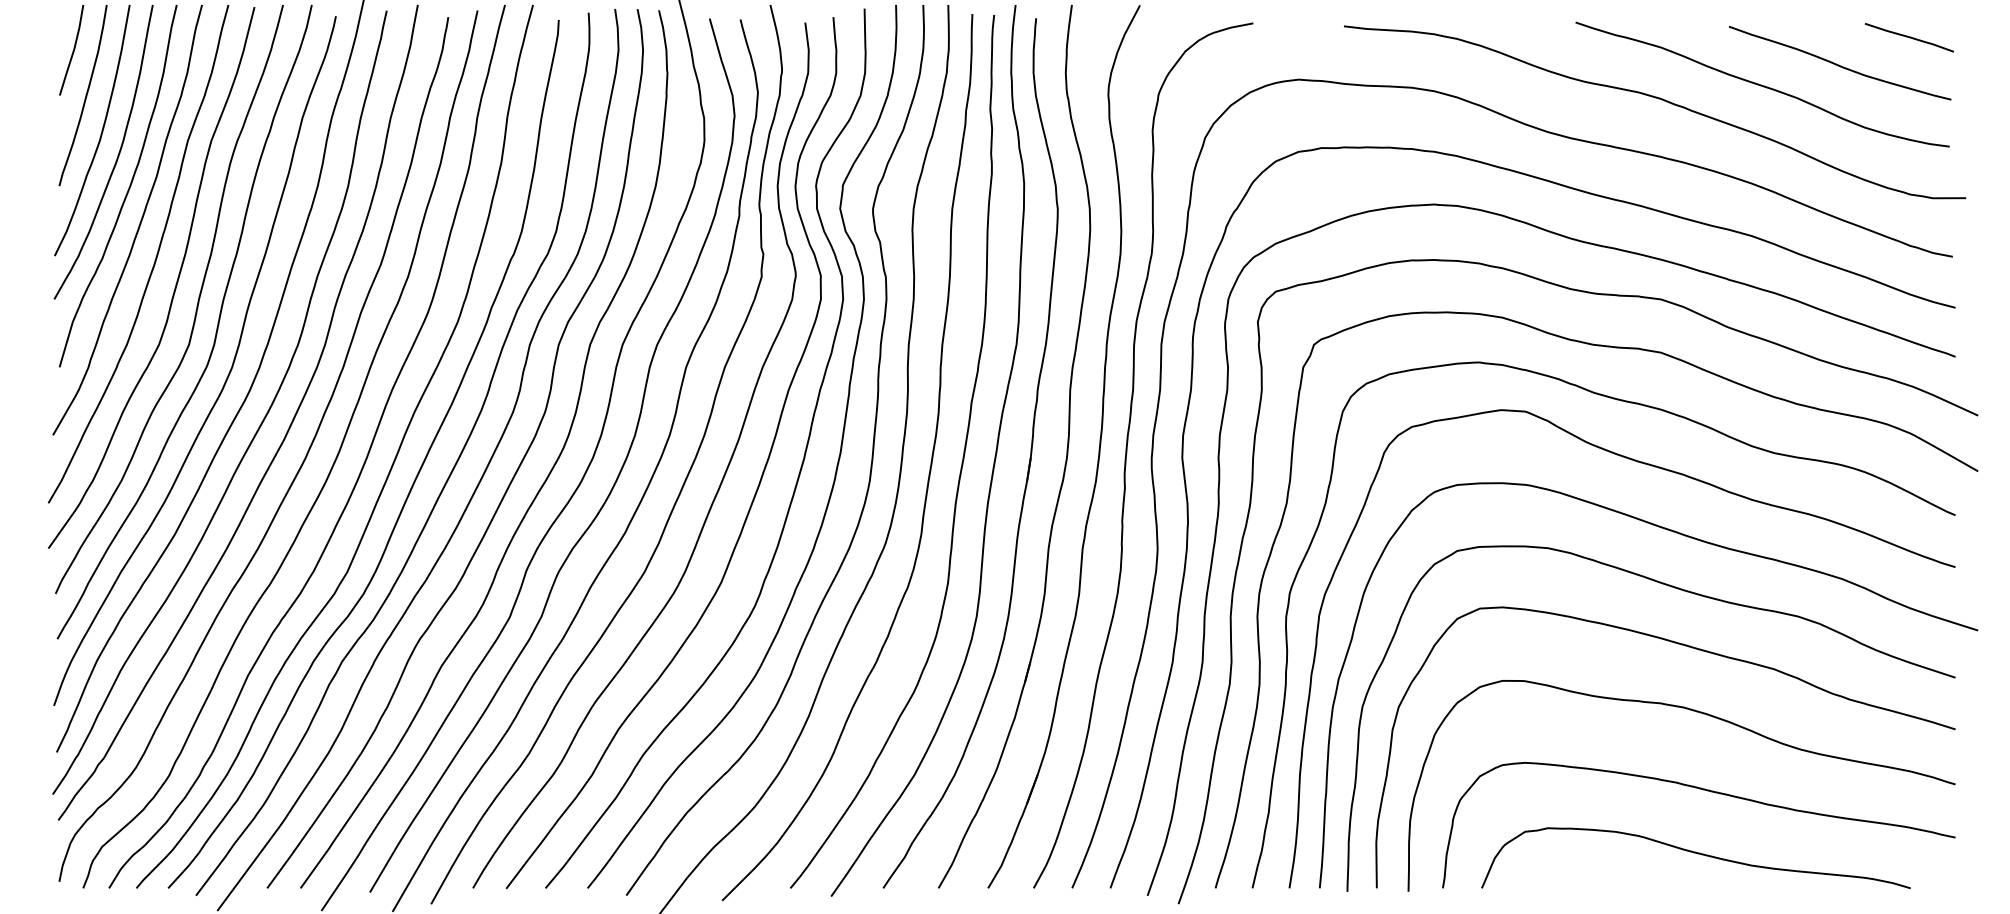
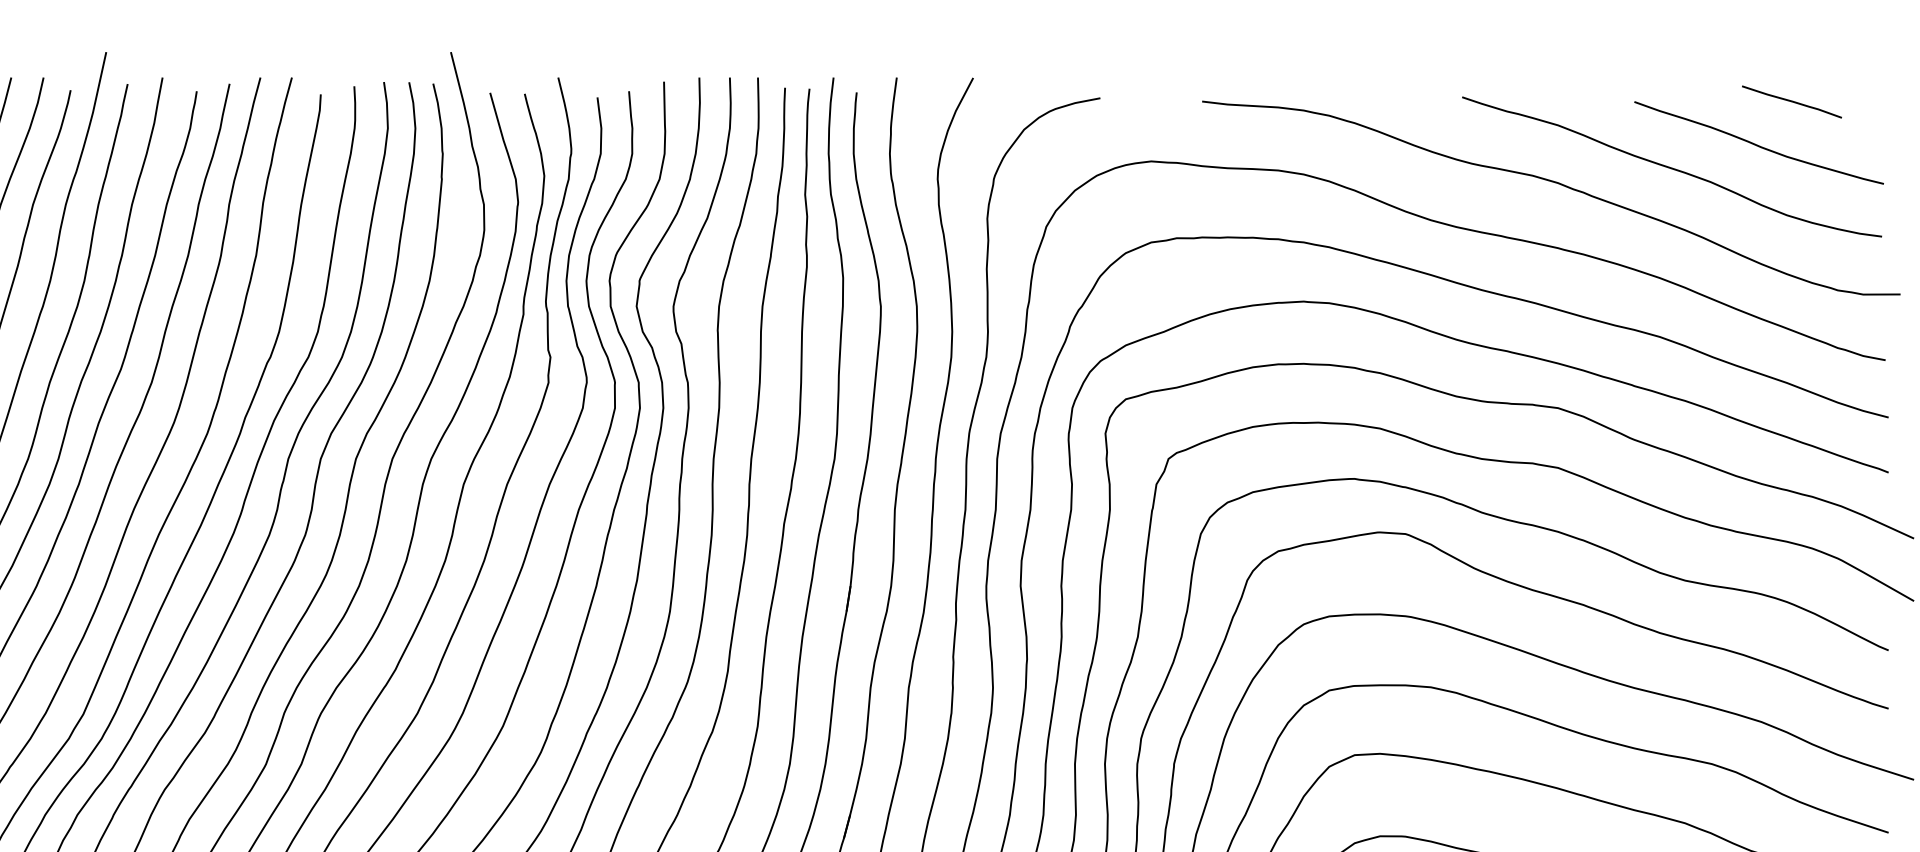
line: (1908, 37) -> (1790, 101), moved

